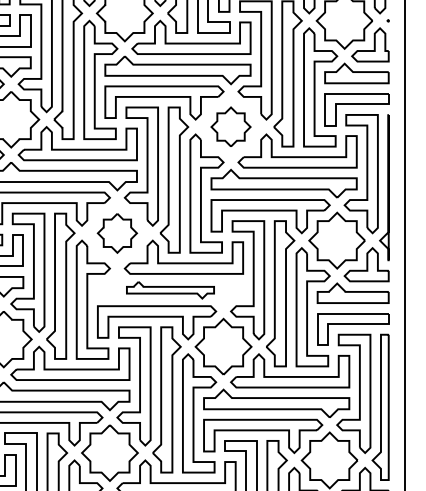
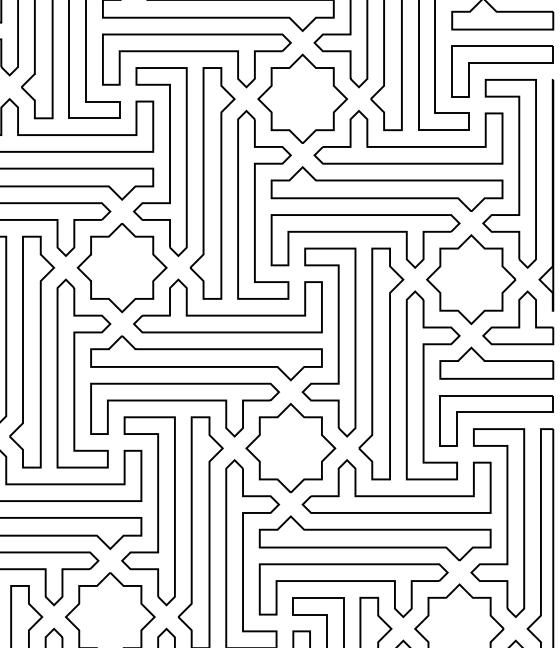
part: (230, 126) -> (301, 98), size x1.43
part: (117, 233) -> (122, 268), size x1.43
part: (170, 290) -> (206, 358), size x1.67

